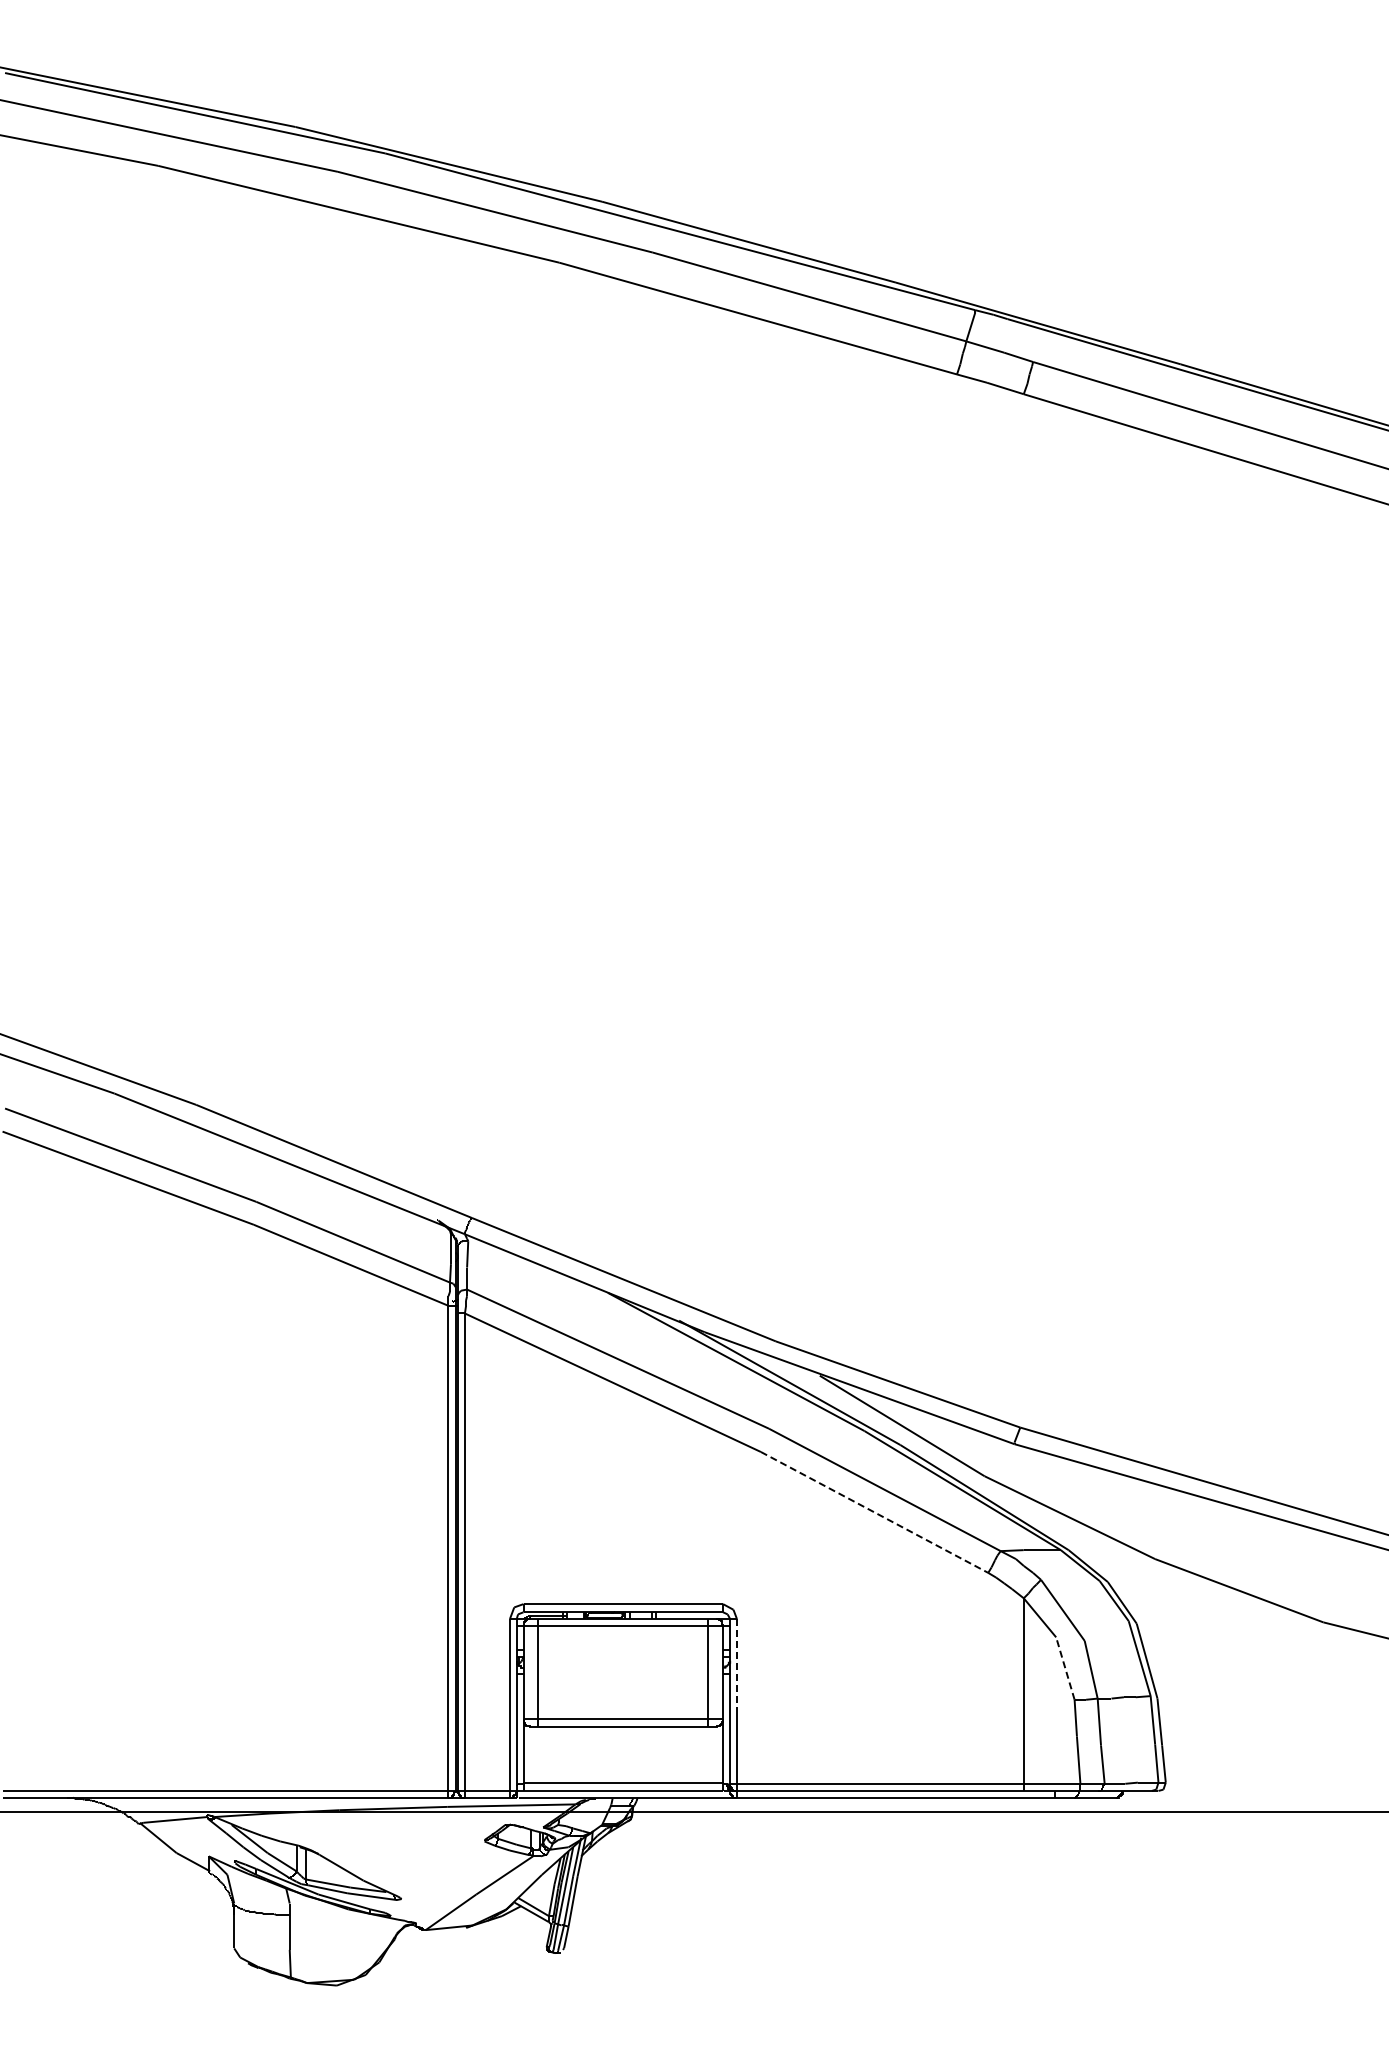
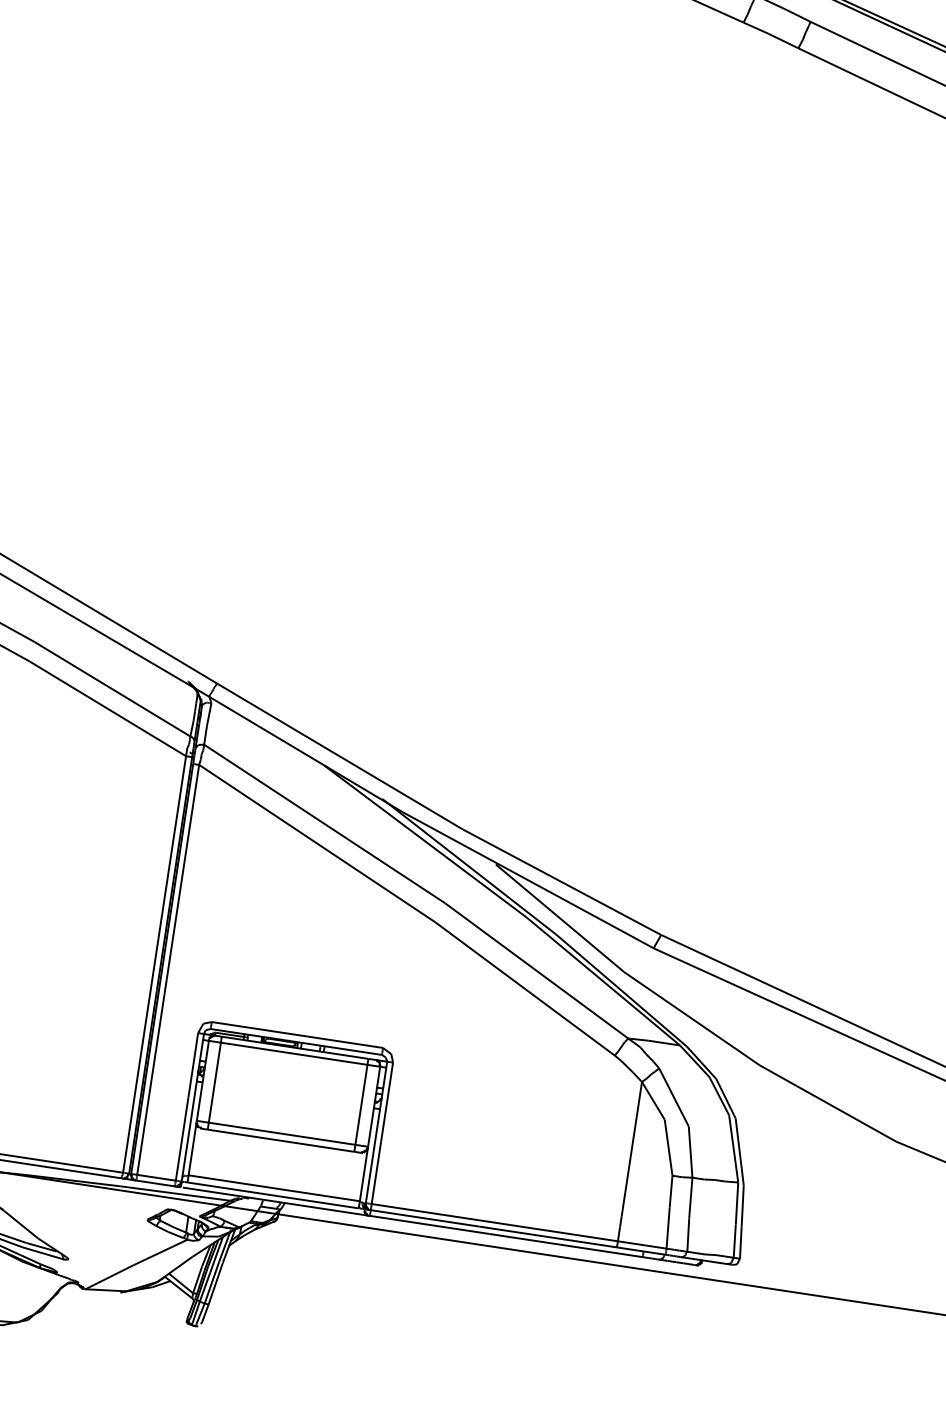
line: (874, 1512) -> (524, 988), dashed -> solid
line: (736, 1665) -> (386, 1102), dashed -> solid
line: (1065, 1668) -> (668, 1147), dashed -> solid

